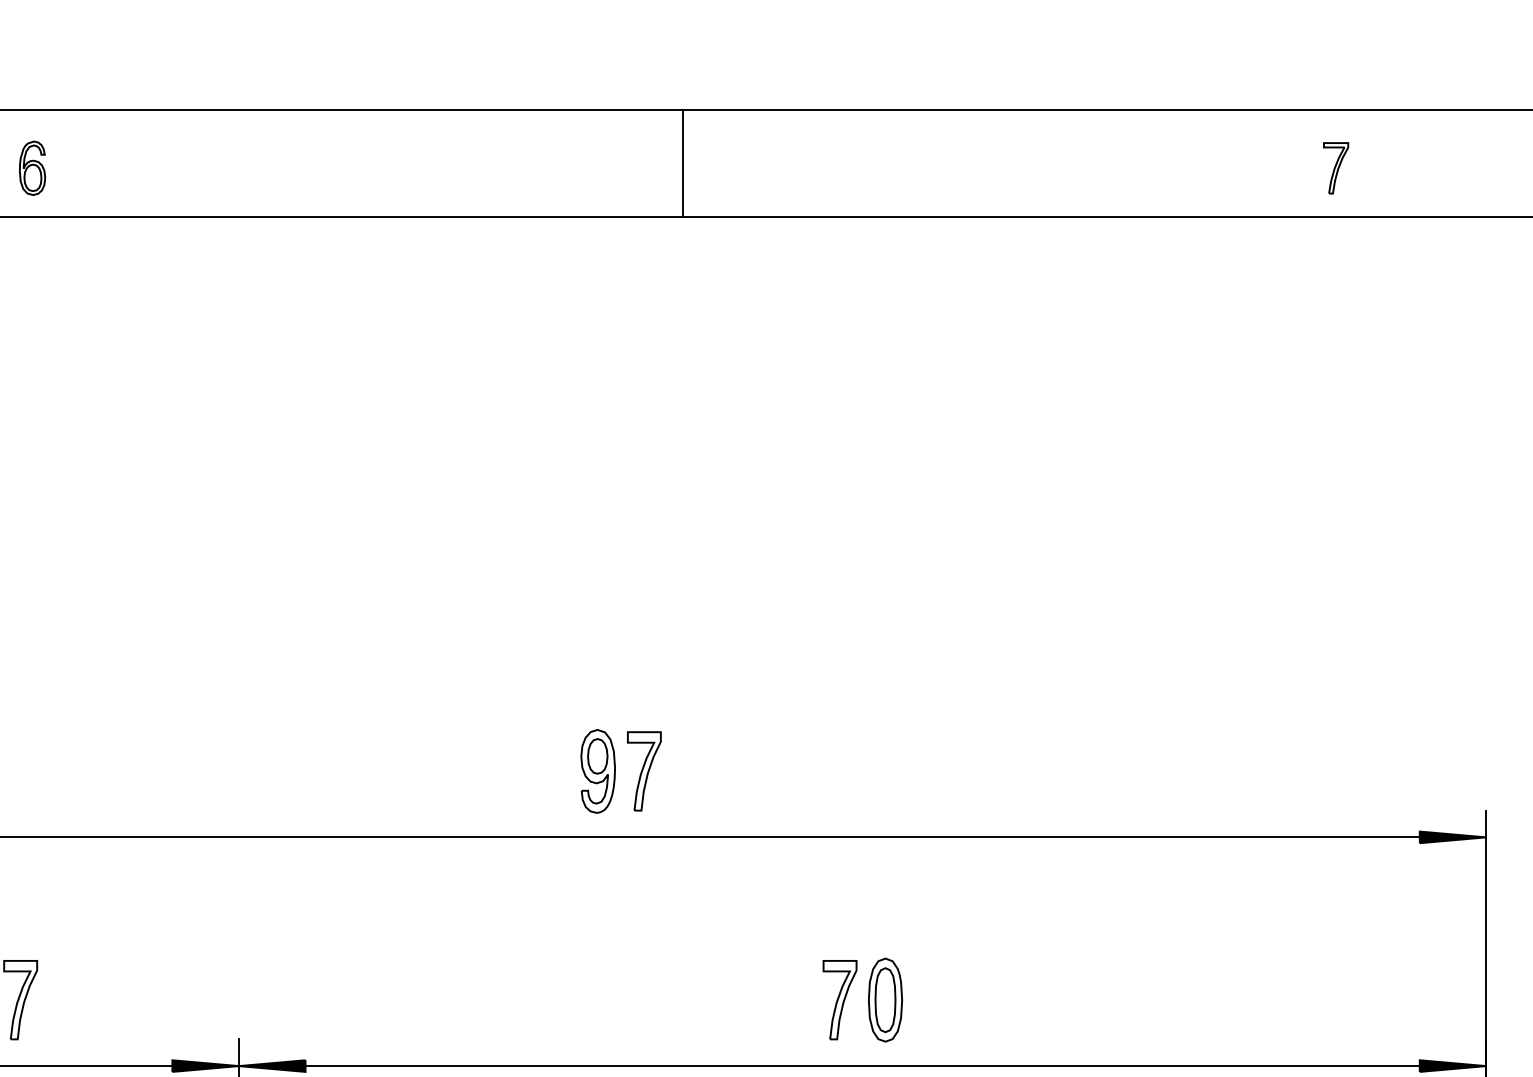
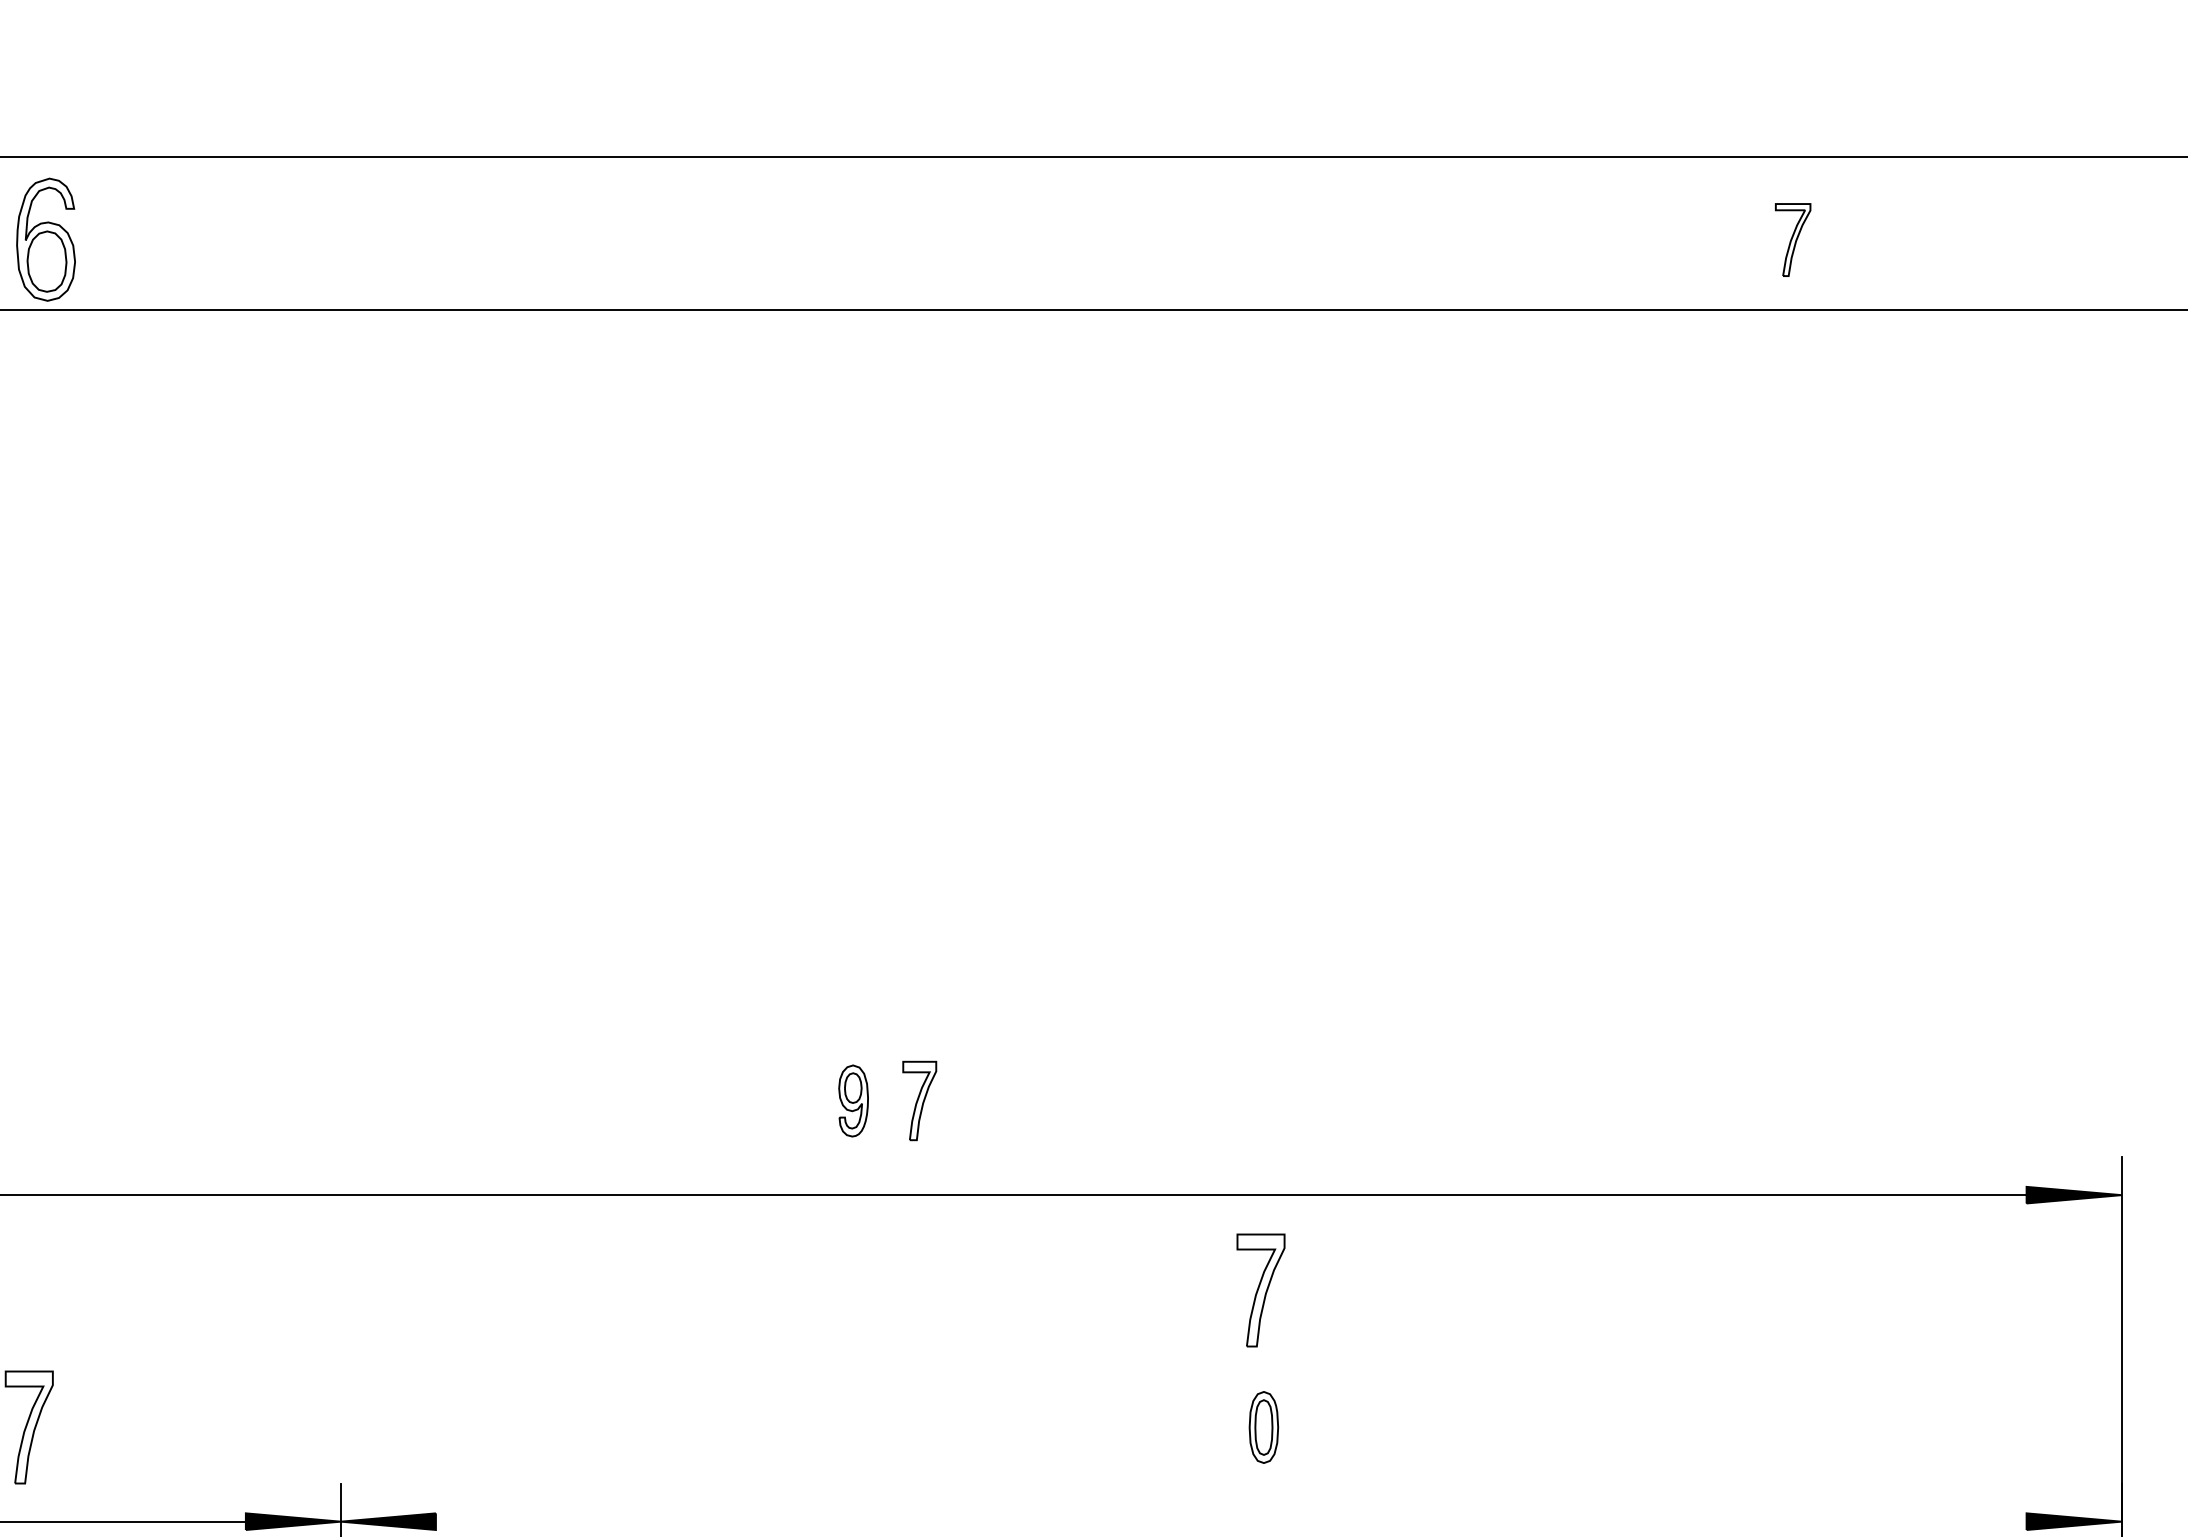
line: (682, 163) -> (974, 232), removed
part: (1336, 167) -> (1793, 239), moved
part: (32, 168) -> (46, 240), size x1.6
part: (598, 771) -> (853, 1100), size x0.6
part: (644, 771) -> (919, 1100), size x0.7
part: (839, 1000) -> (1260, 1290), moved
part: (885, 1000) -> (1263, 1427), size x0.6
line: (862, 1065) -> (1230, 1521), removed

